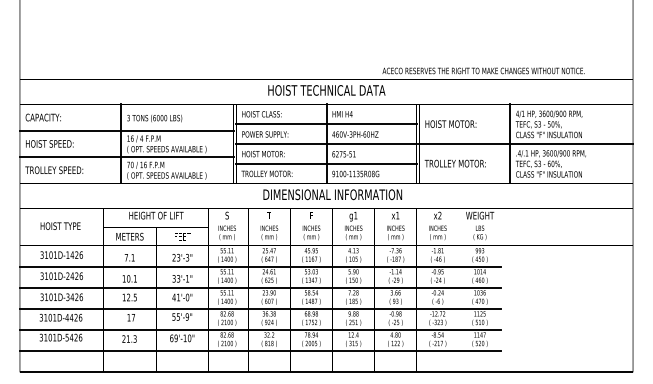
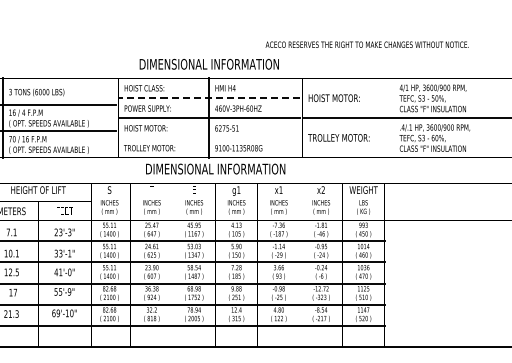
text: (326, 90) -> (209, 64), HOIST TECHNICAL DATA -> DIMENSIONAL INFORMATION
line: (325, 124) -> (208, 98), solid -> dashed
line: (510, 143) -> (394, 117), removed
line: (326, 163) -> (209, 137), removed

